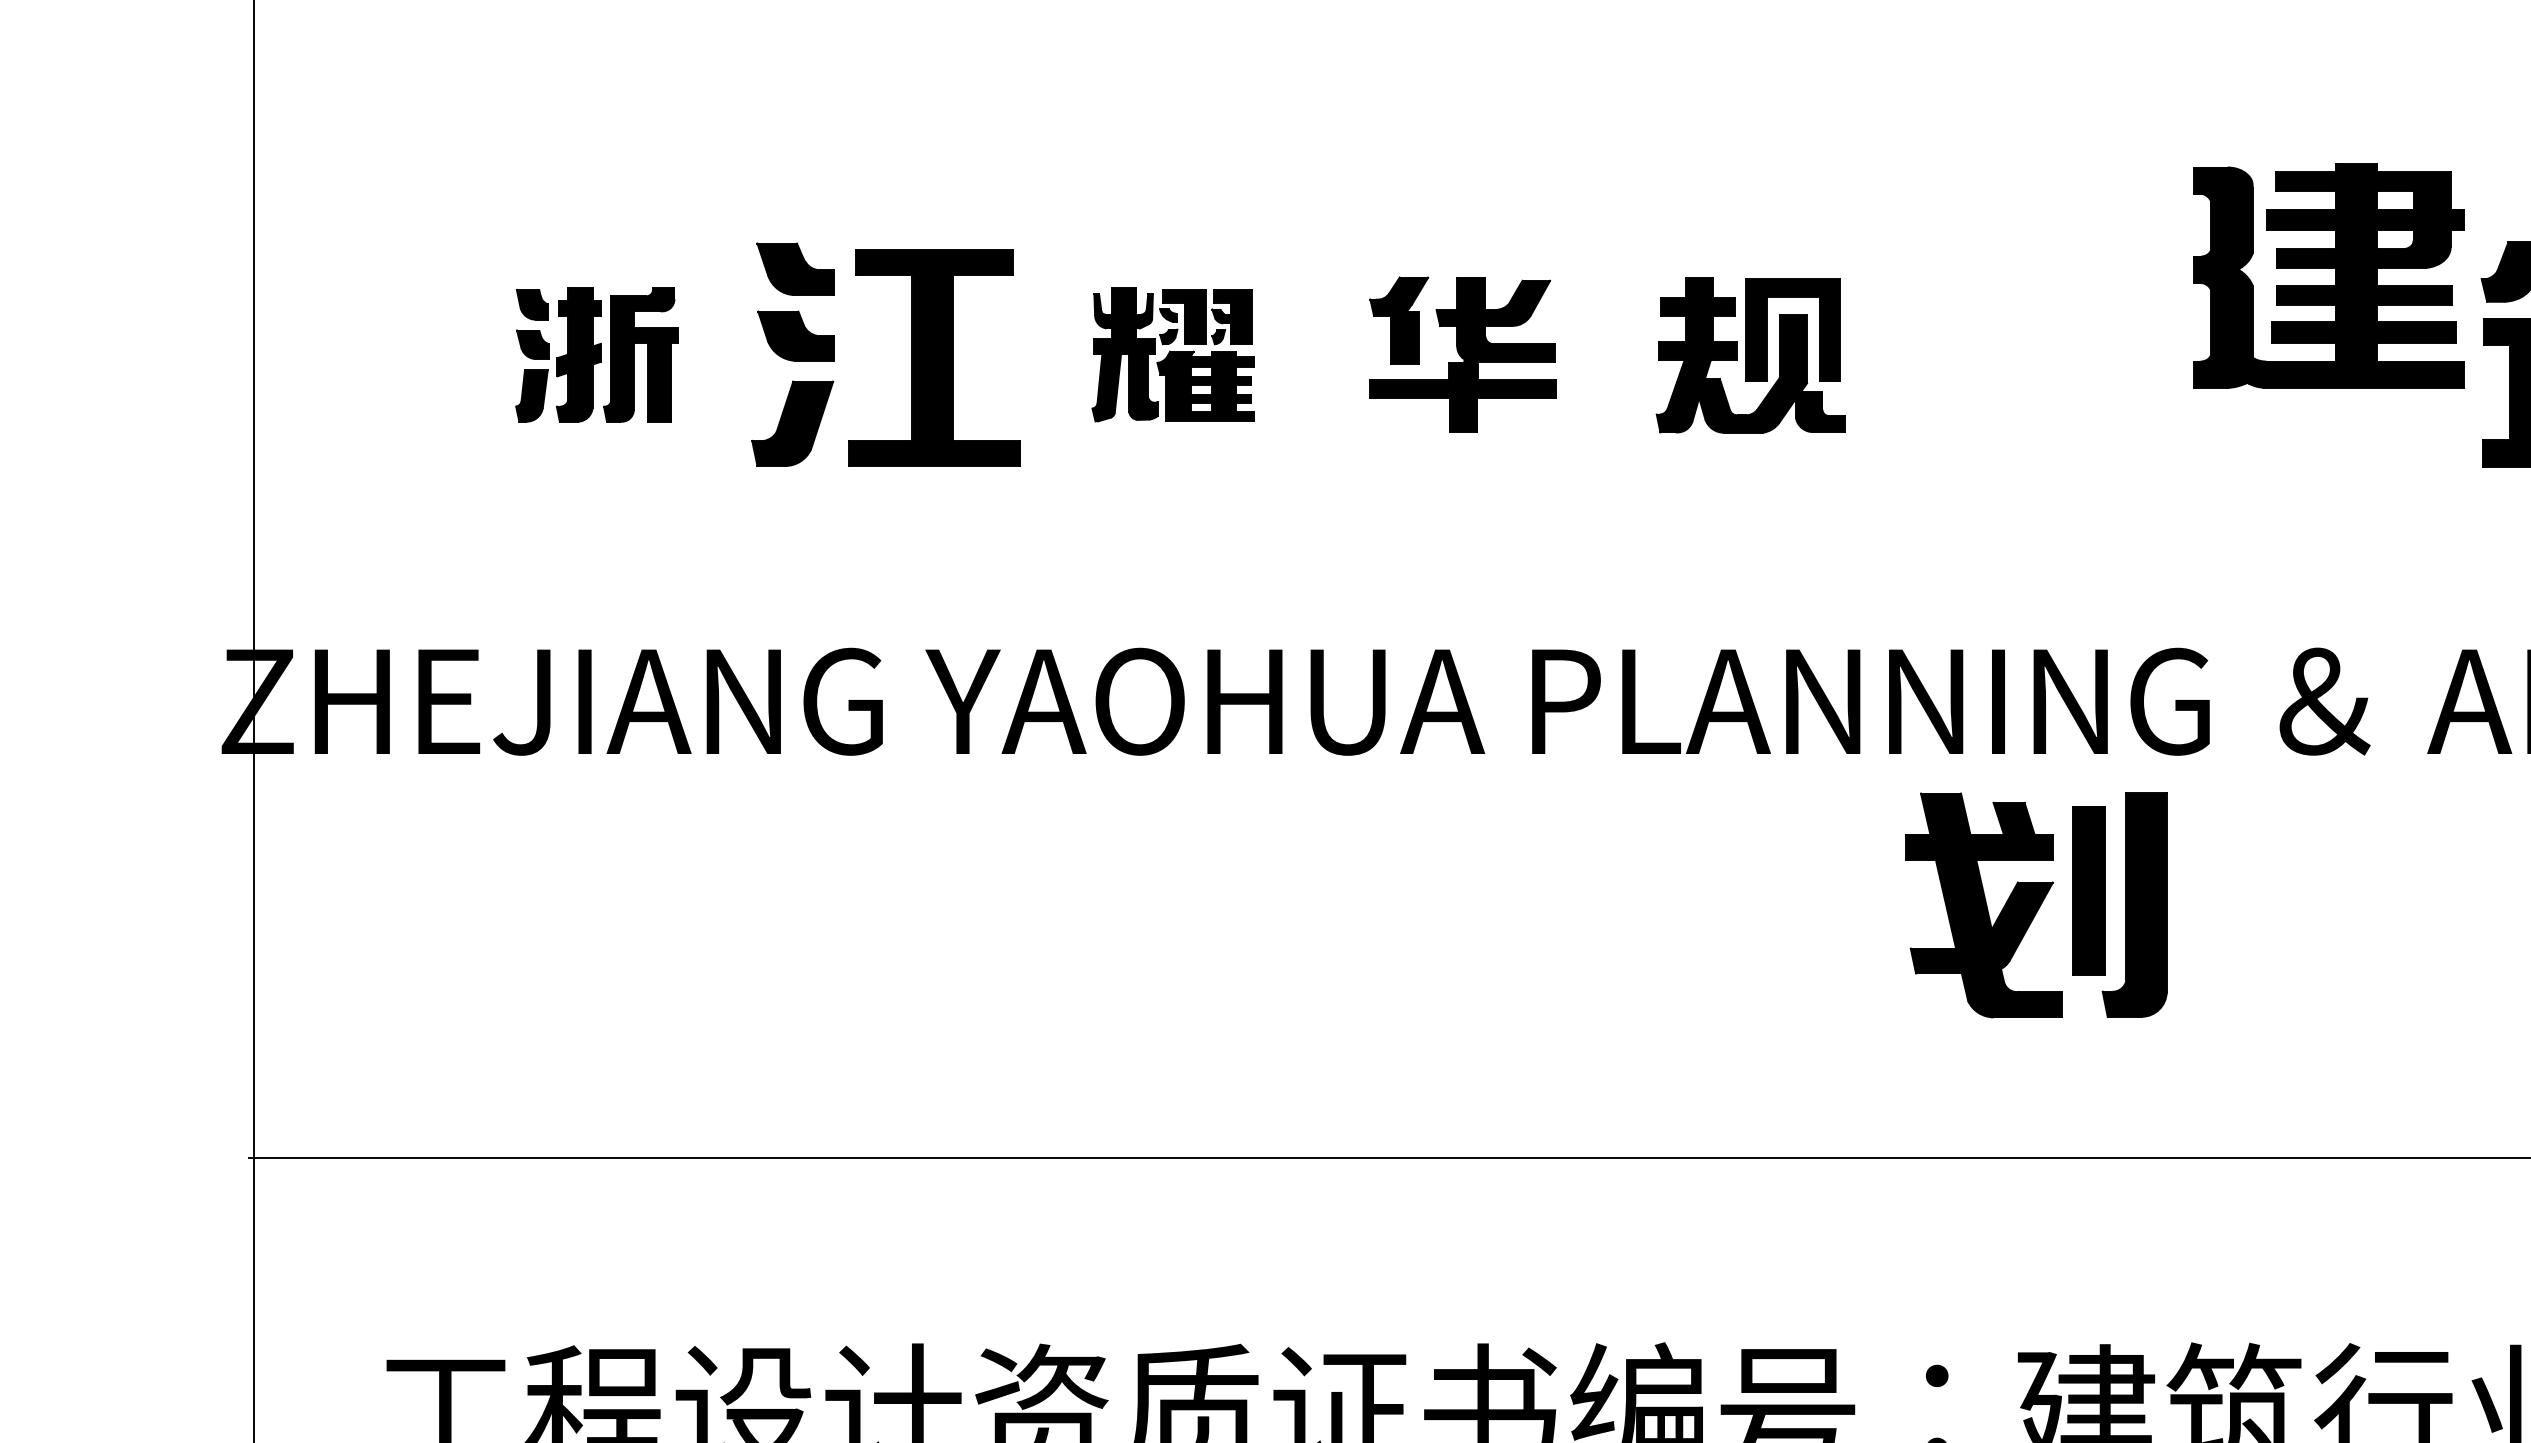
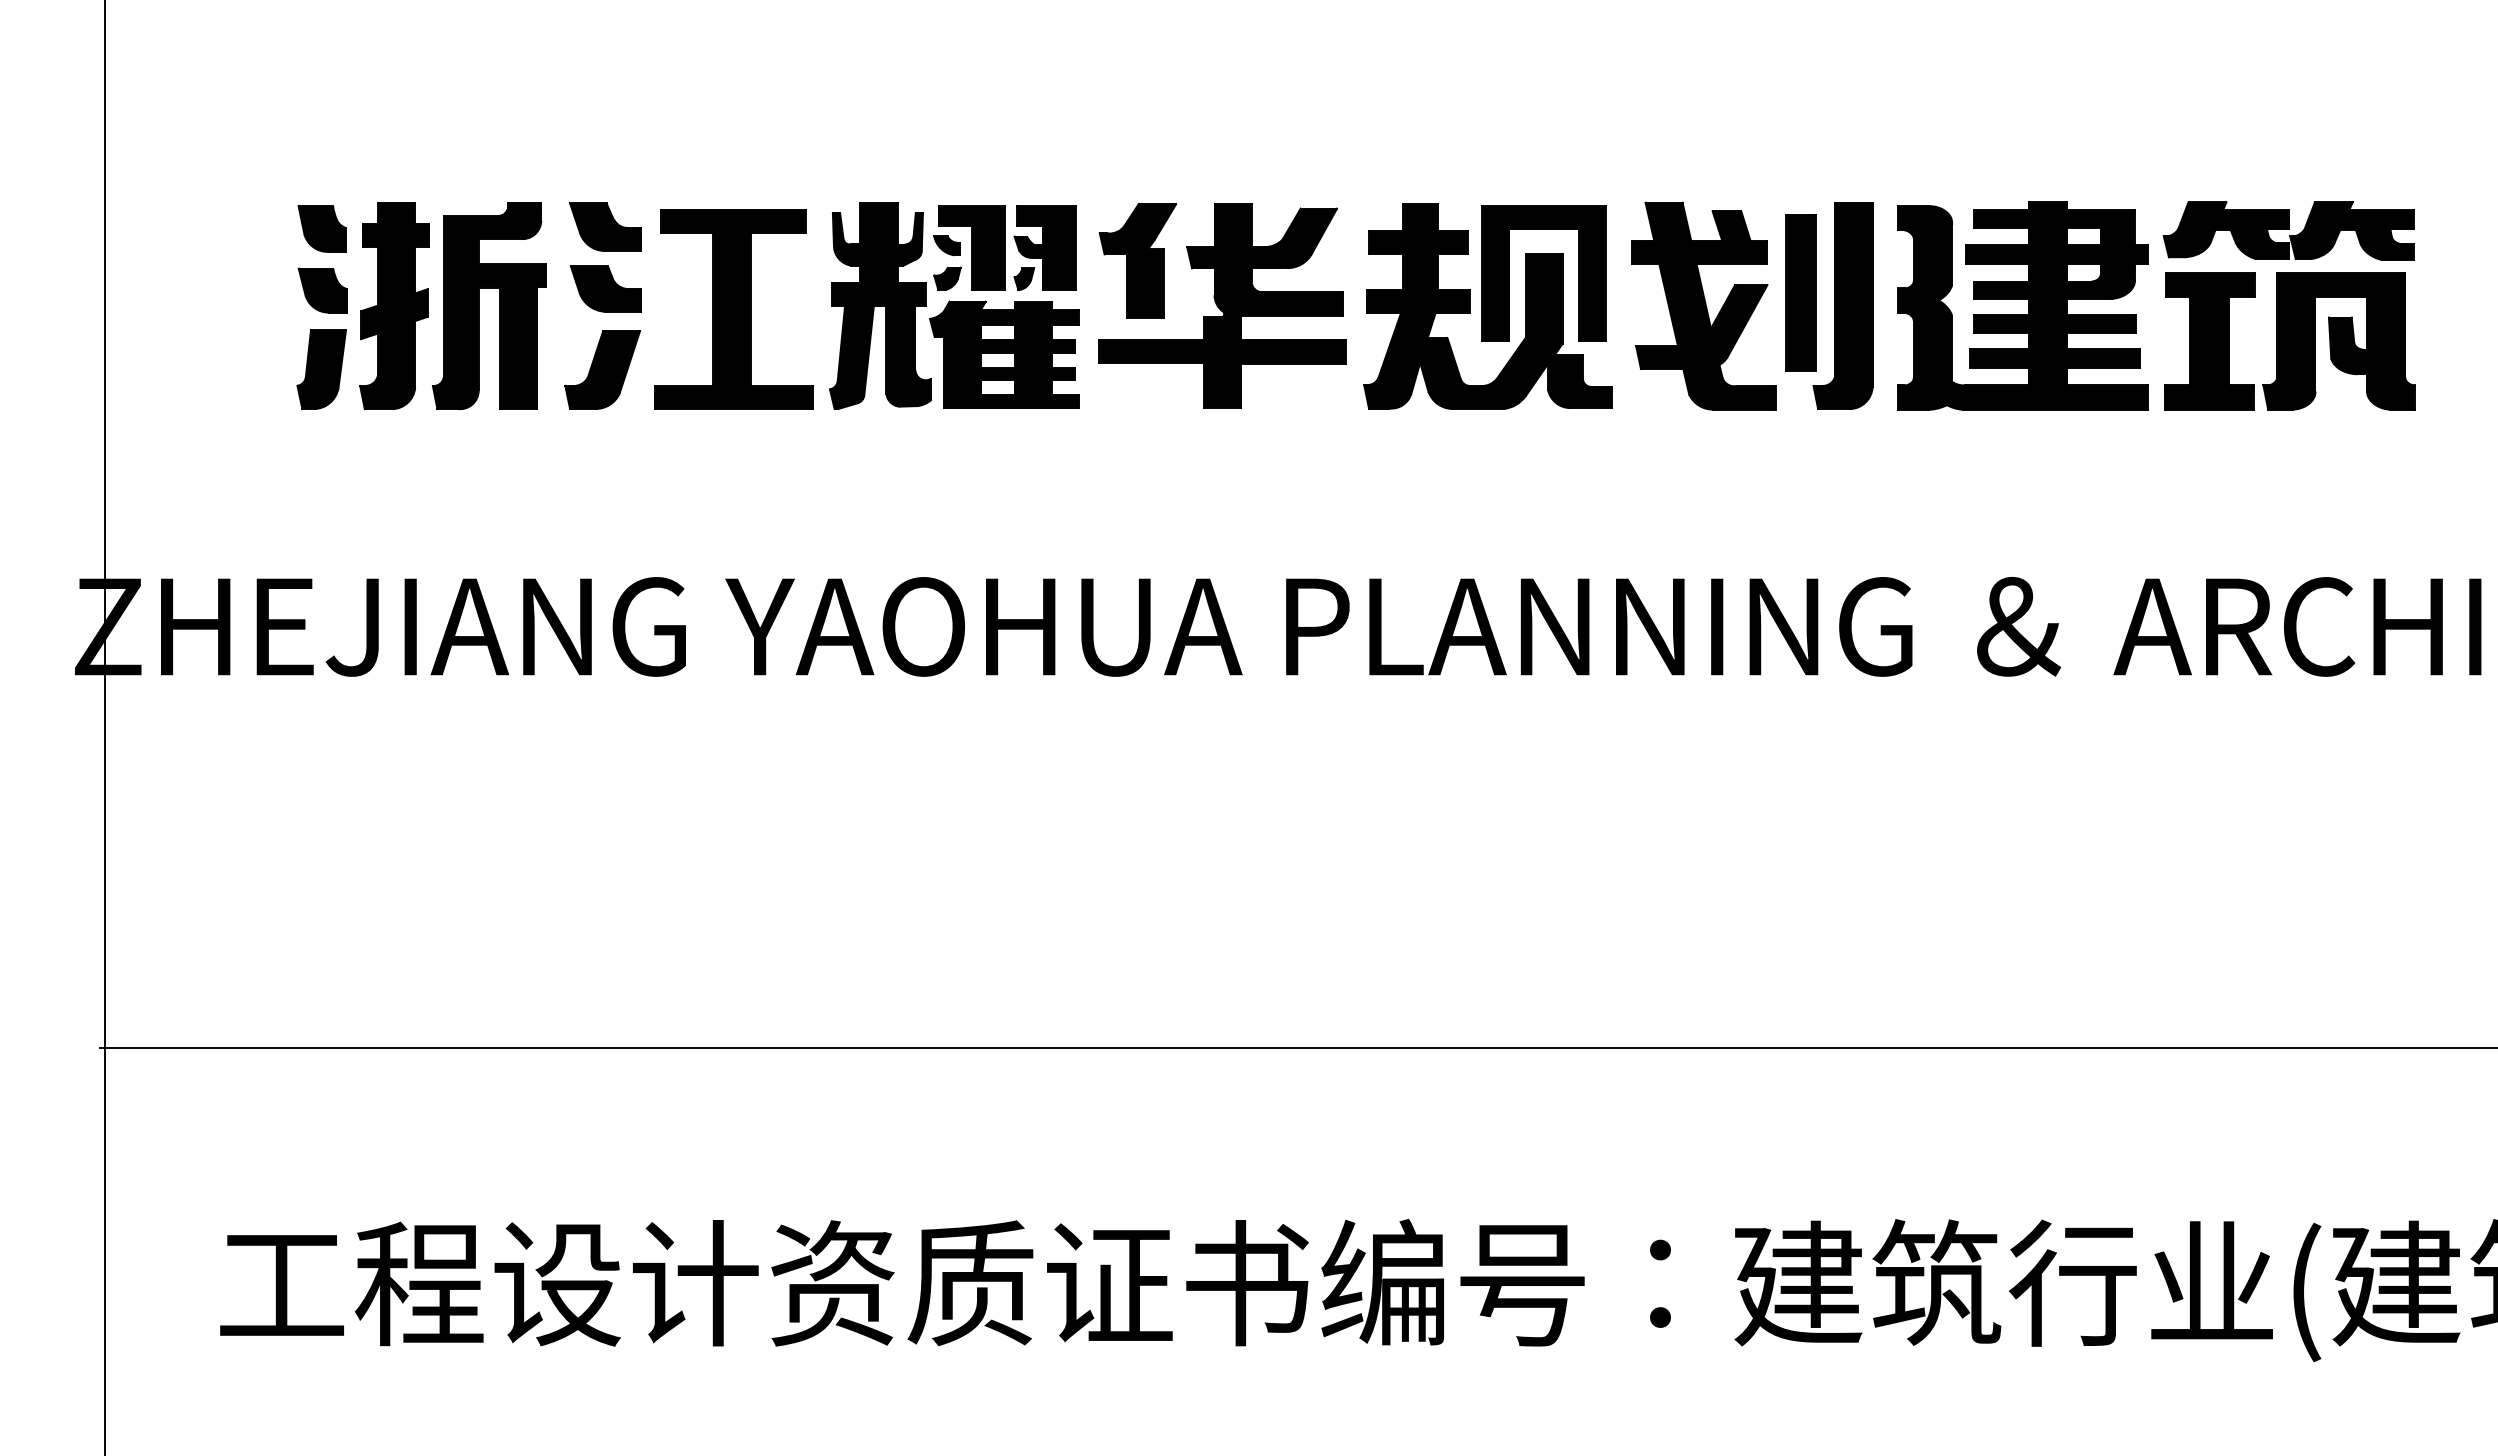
part: (2328, 275) -> (2022, 305), moved
part: (1173, 354) -> (954, 305), size x1.67
part: (1463, 354) -> (1222, 305), size x1.43
part: (596, 355) -> (421, 306), size x1.67
part: (1750, 355) -> (1487, 306), size x1.43
part: (2036, 904) -> (1752, 305), moved

